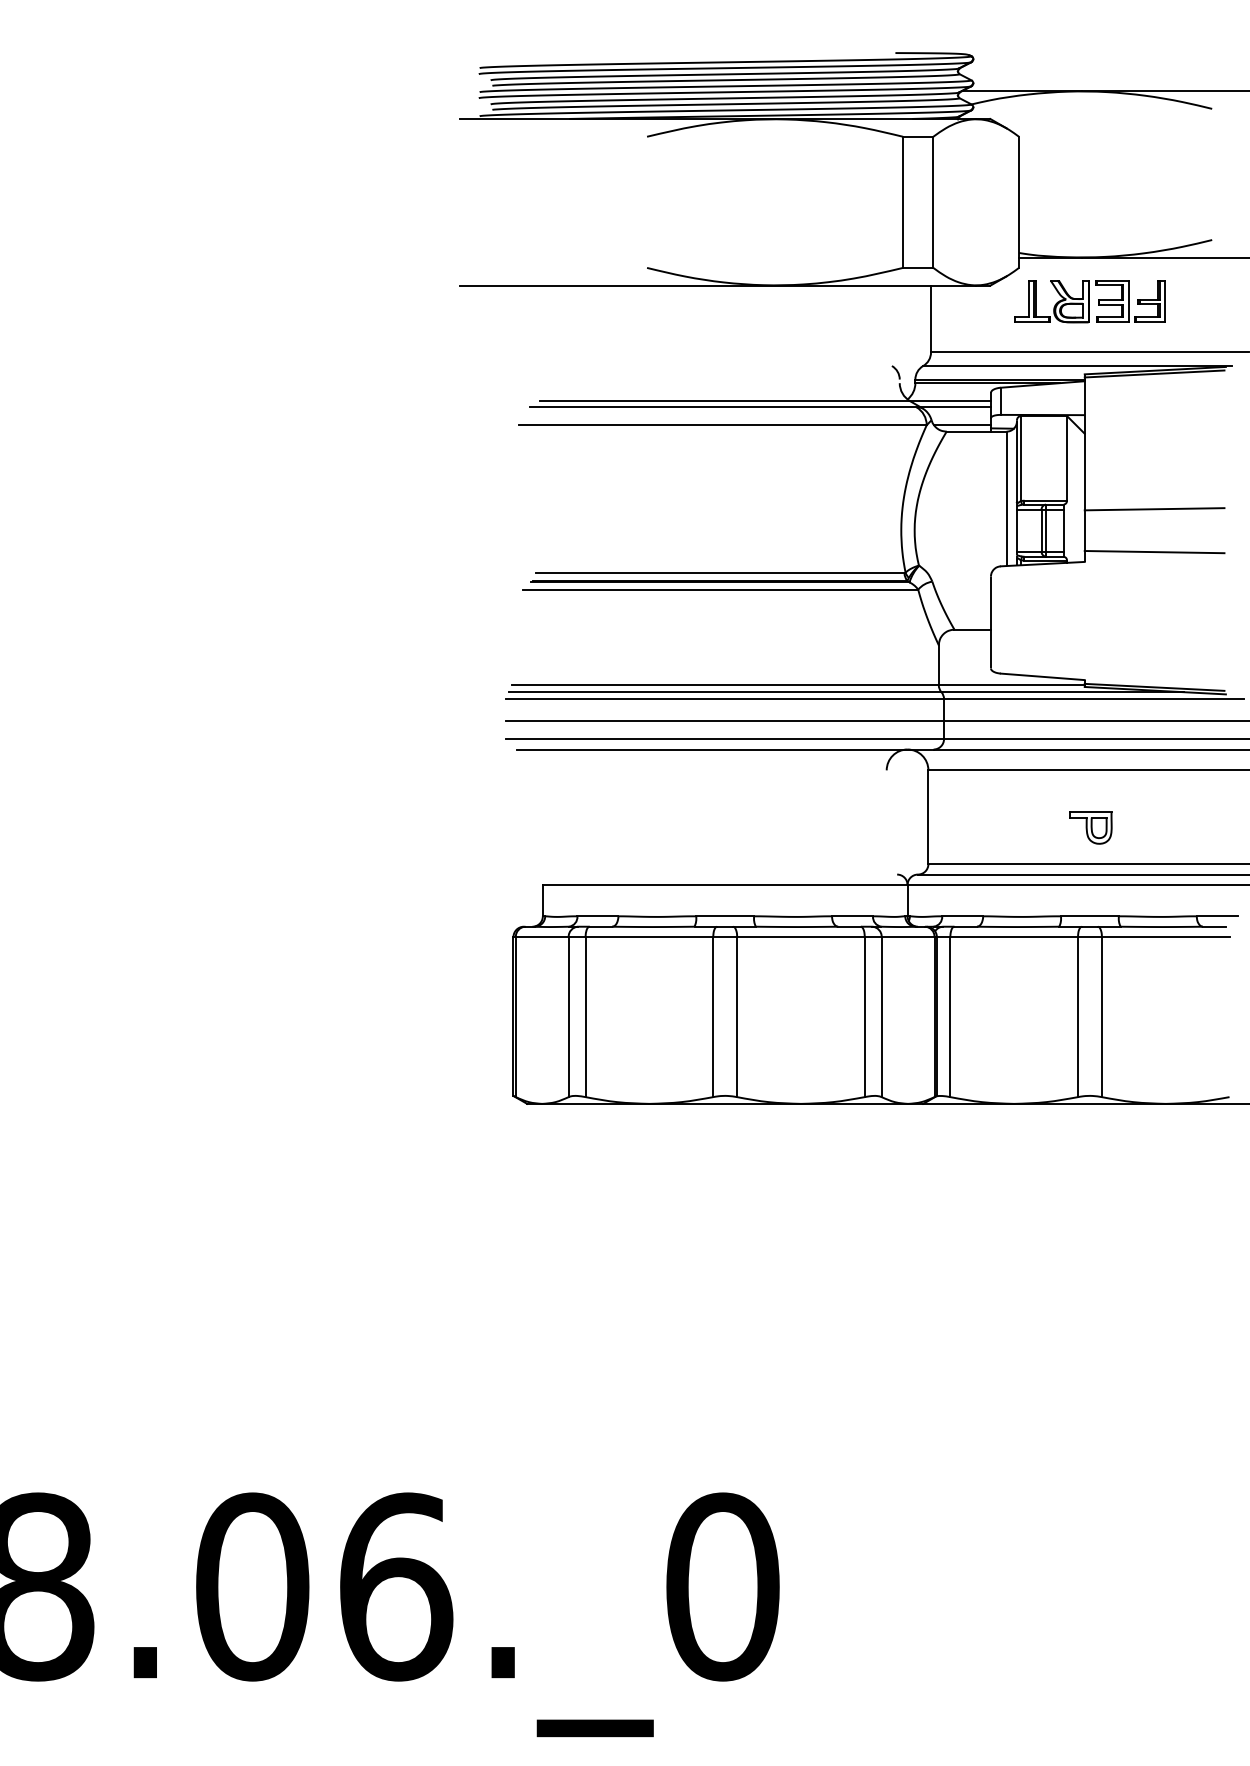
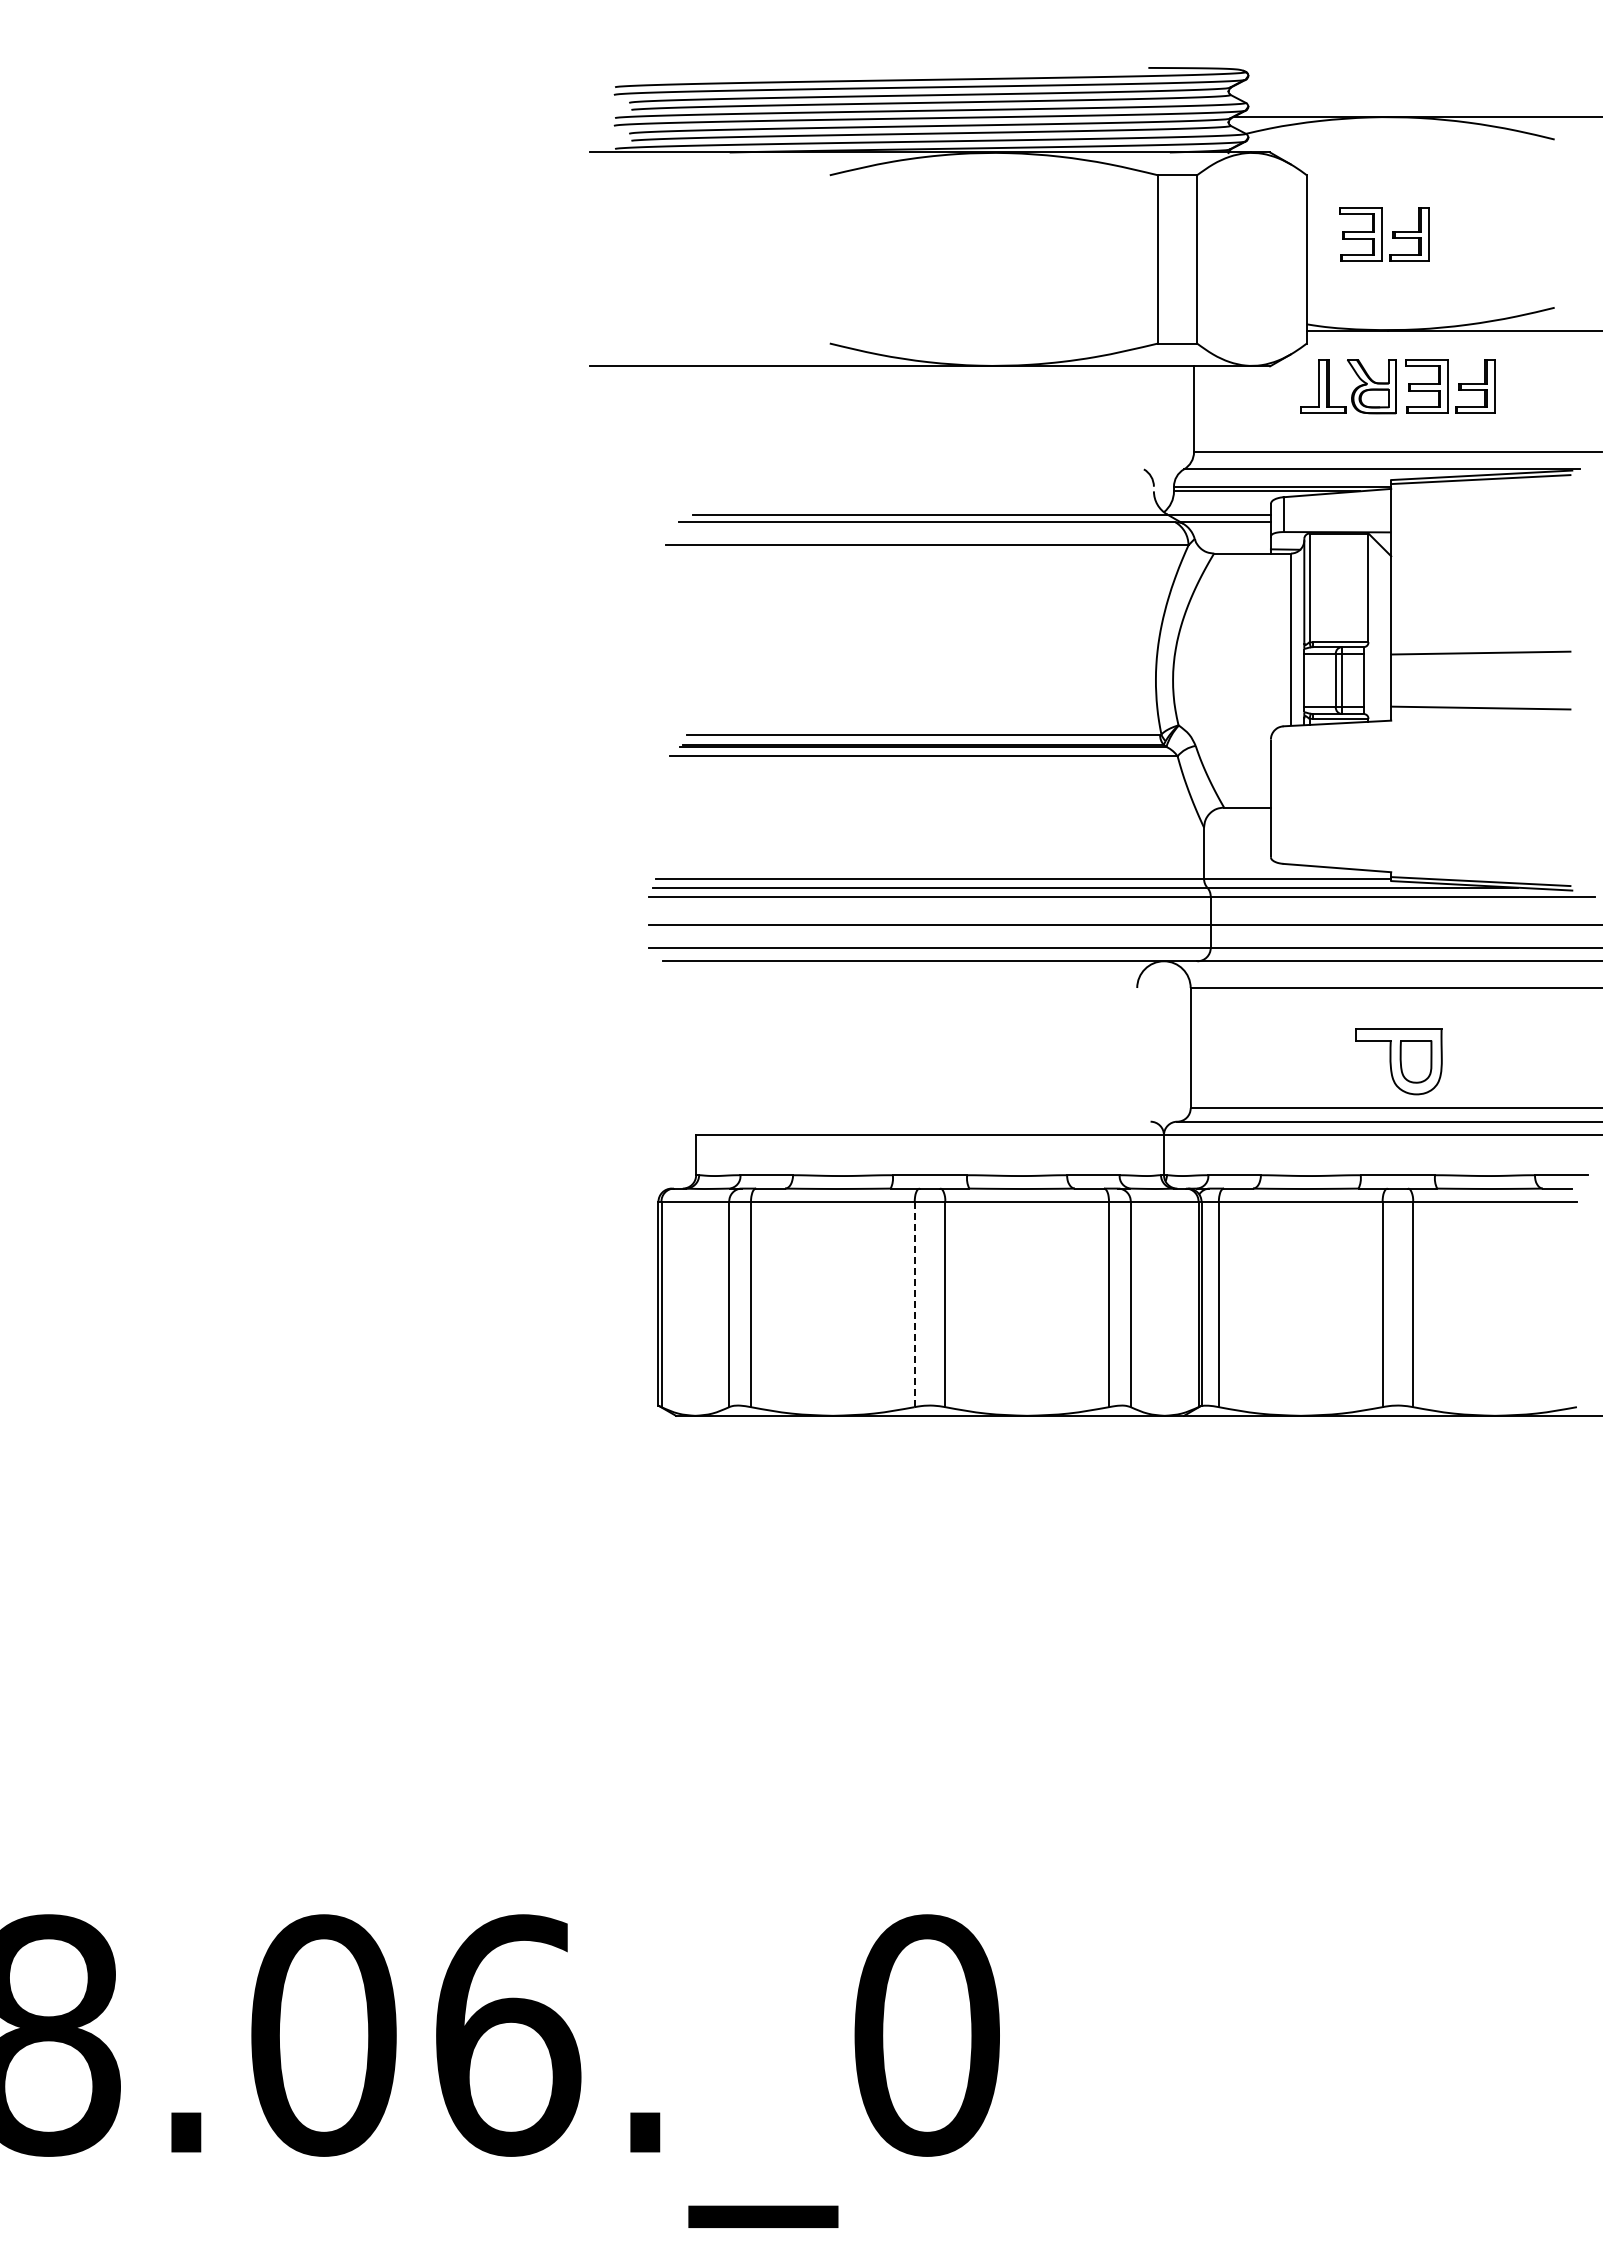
part: (1079, 182) -> (1384, 234), added
line: (961, 425) -> (1233, 545), removed
part: (1090, 827) -> (1398, 1061), size x1.6
line: (713, 1017) -> (914, 1304), solid -> dashed

